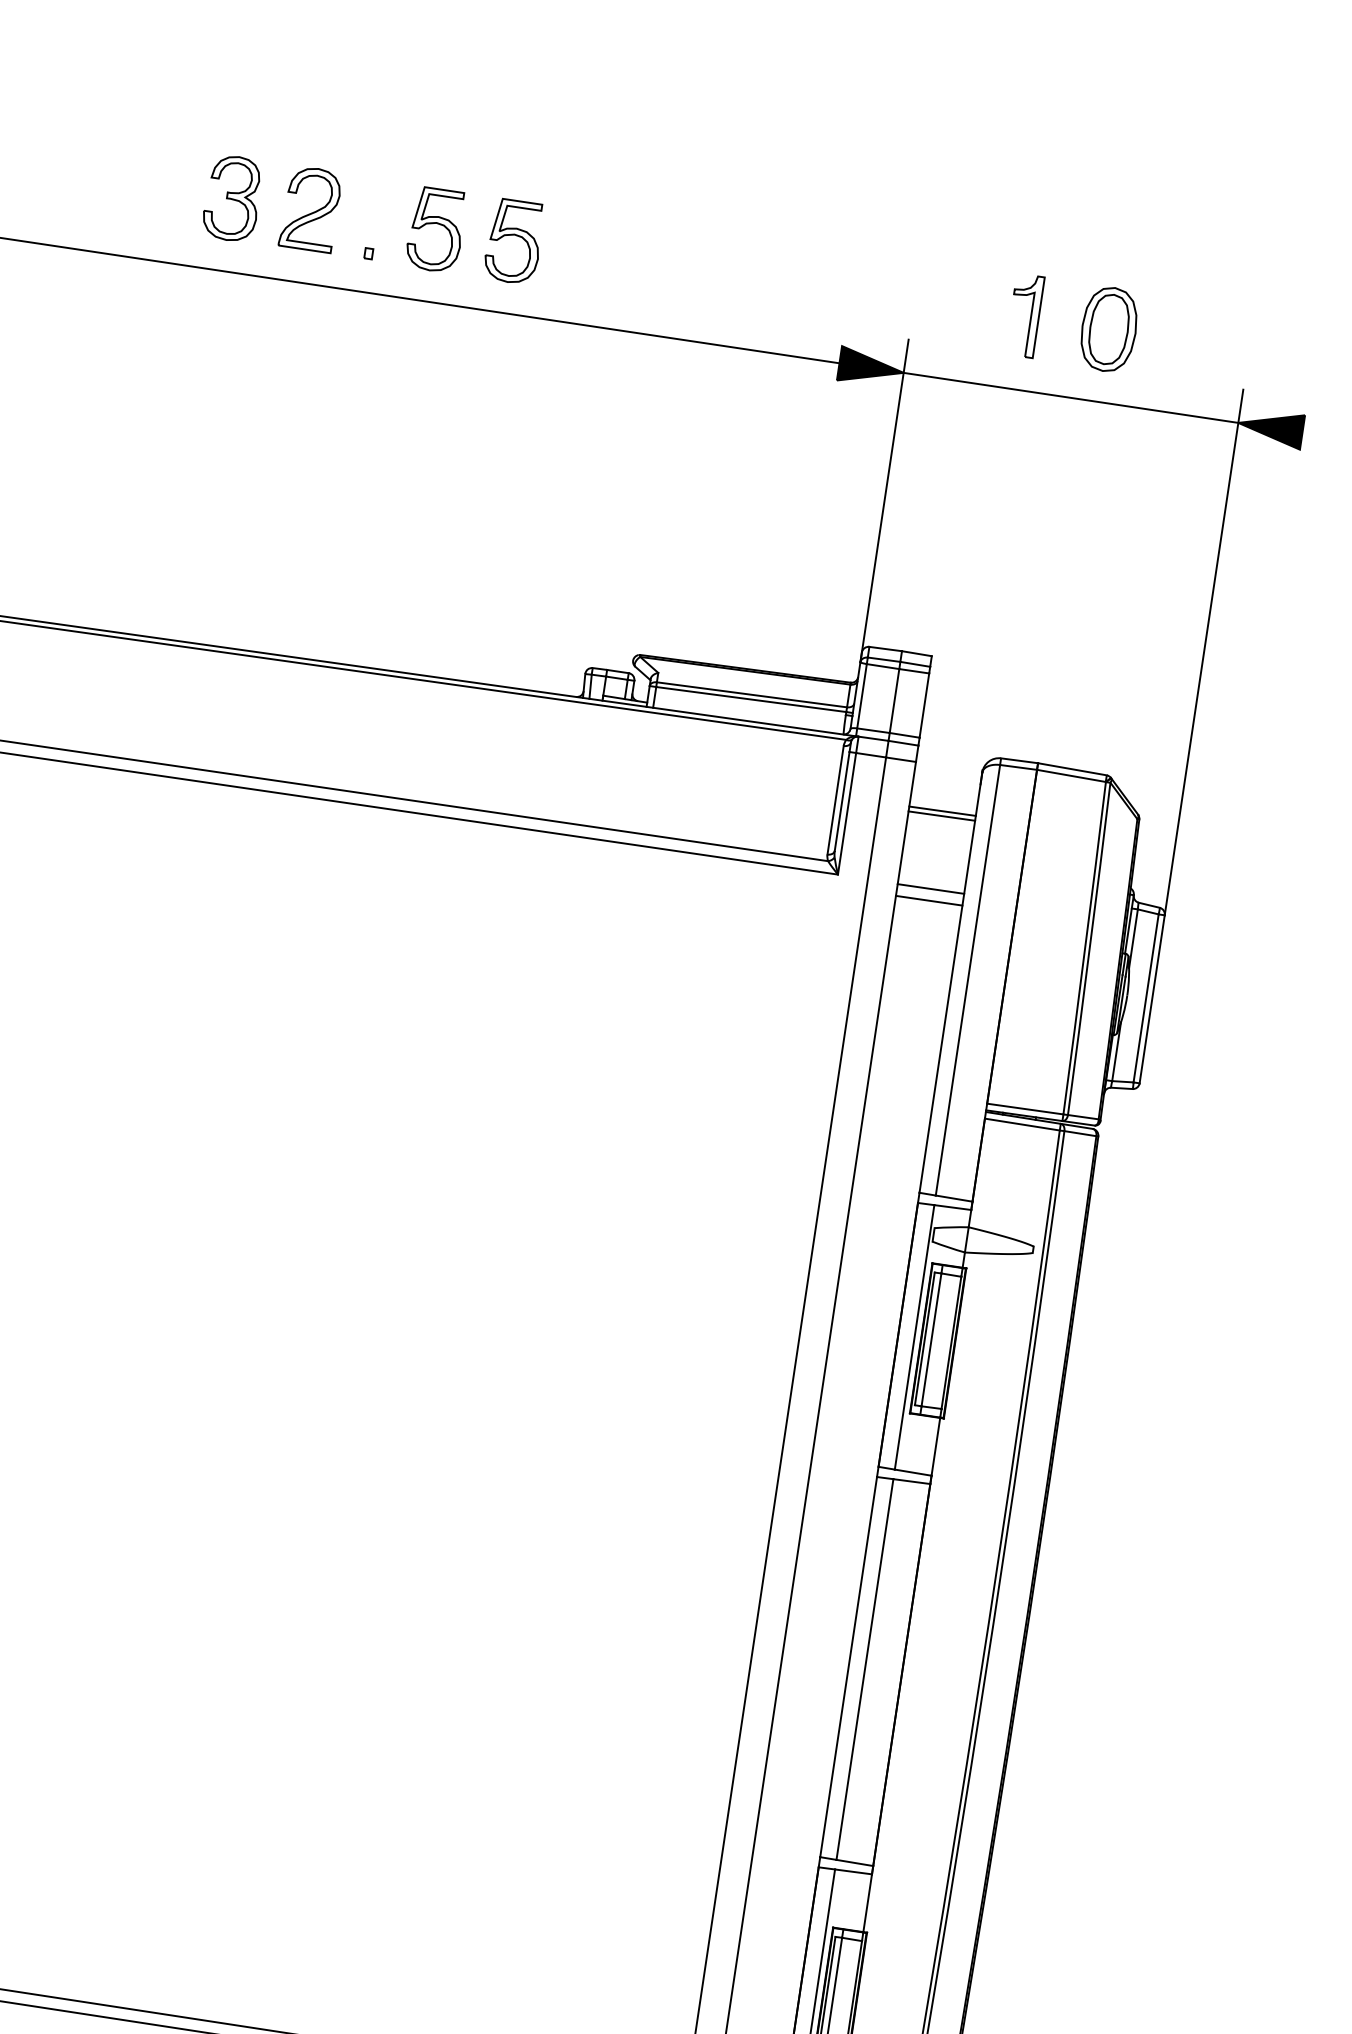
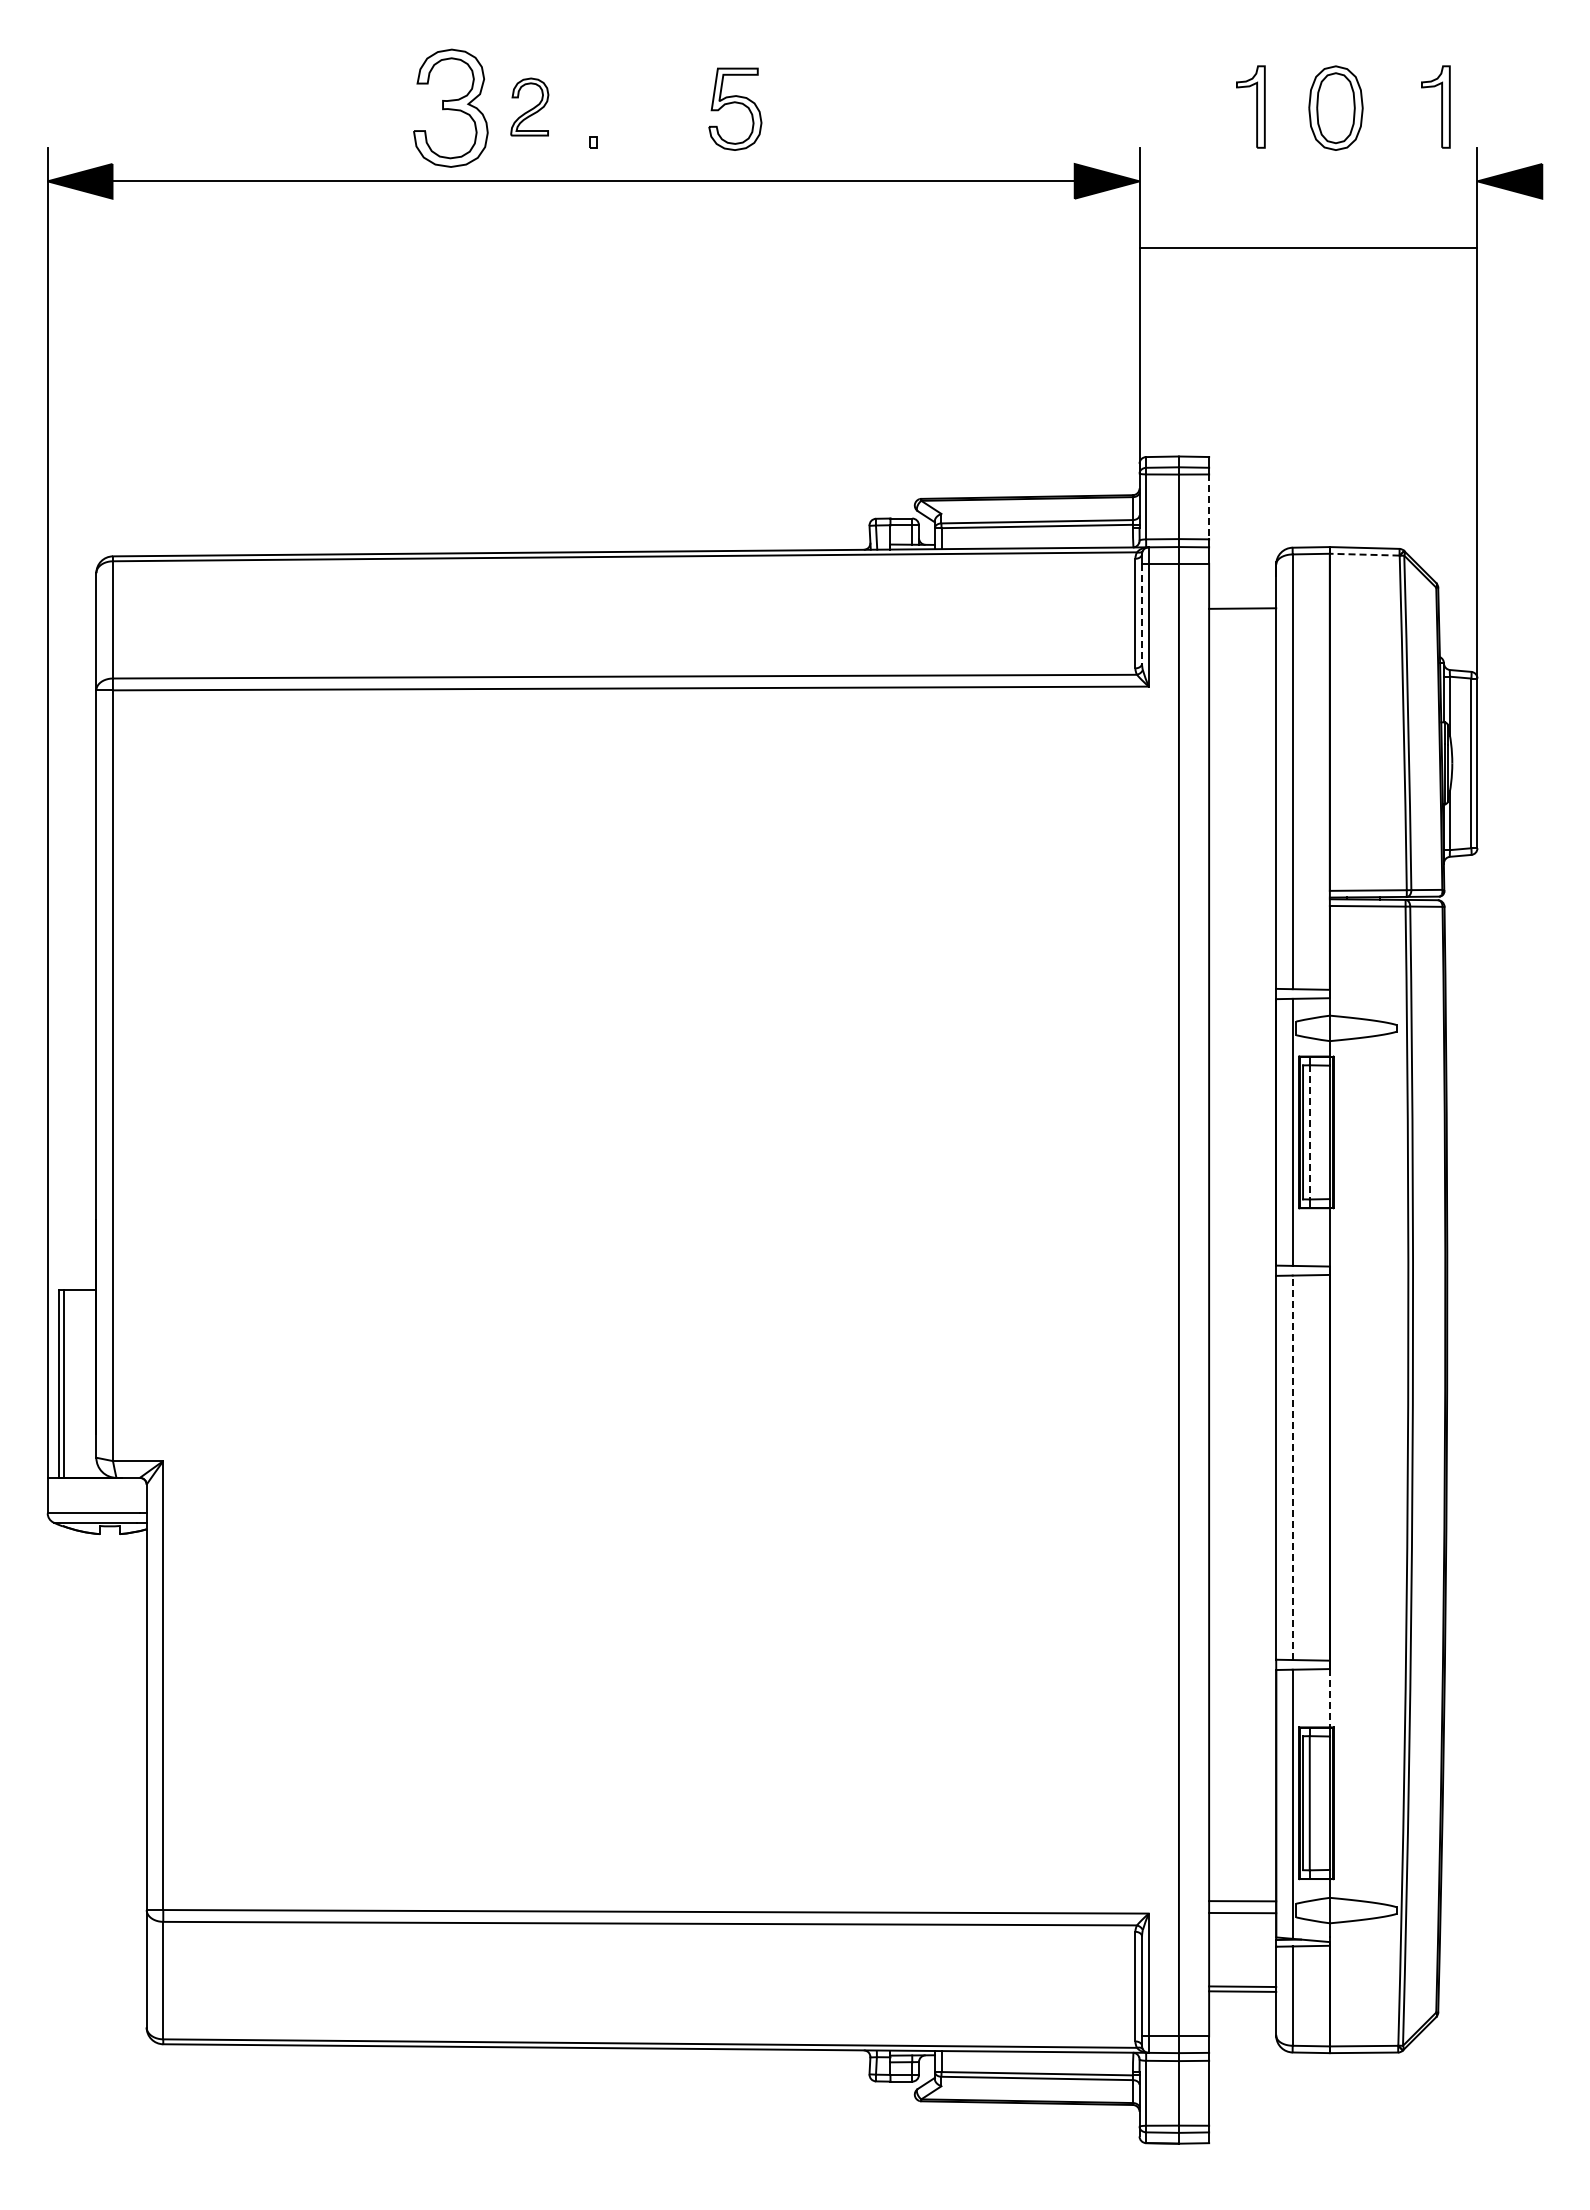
part: (232, 197) -> (450, 107), size x1.4
part: (310, 208) -> (529, 106), size x0.7
part: (436, 229) -> (656, 108), removed
part: (1207, 342) -> (1435, 106), added
line: (1070, 398) -> (1308, 248), moved
line: (924, 706) -> (1209, 507), solid -> dashed
line: (1071, 775) -> (1364, 554), solid -> dashed
line: (842, 801) -> (1142, 613), solid -> dashed
line: (941, 816) -> (1242, 613), removed
line: (930, 888) -> (1242, 686), removed
line: (929, 900) -> (1242, 698), removed
line: (931, 1339) -> (1309, 1132), solid -> dashed
line: (864, 1669) -> (1292, 1467), solid -> dashed
line: (867, 1903) -> (1329, 1698), solid -> dashed

